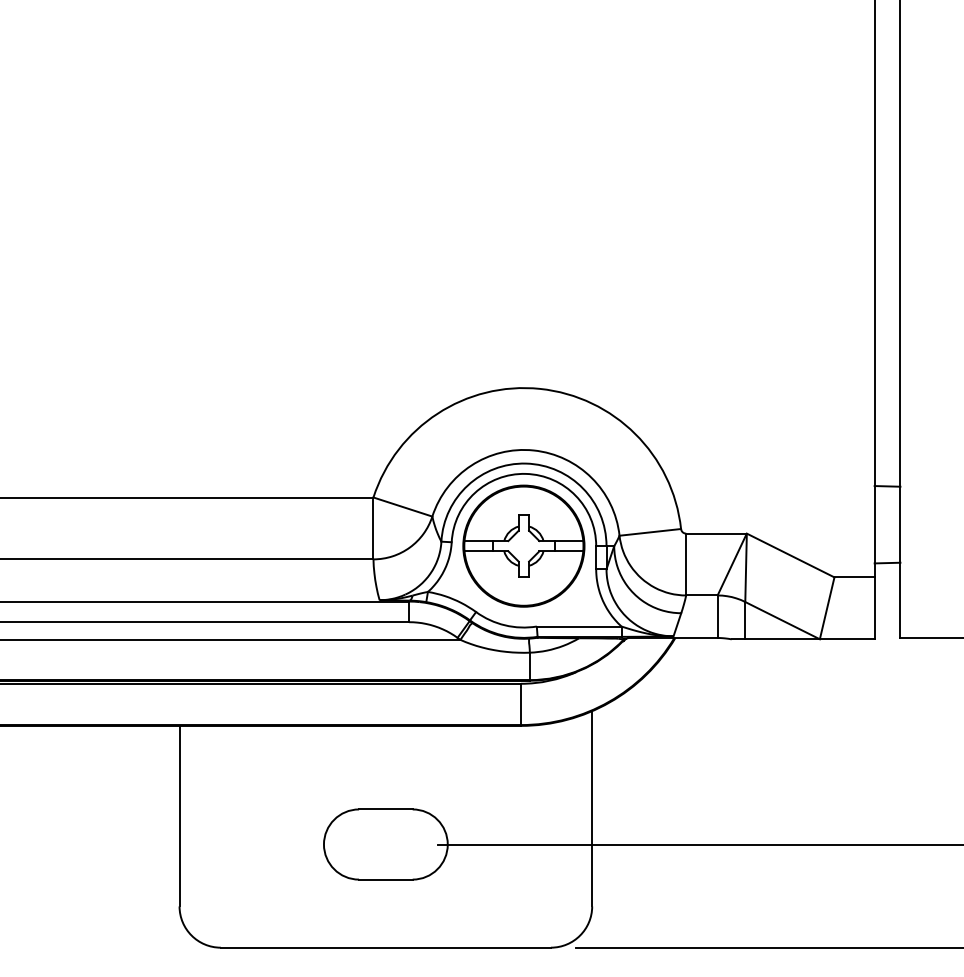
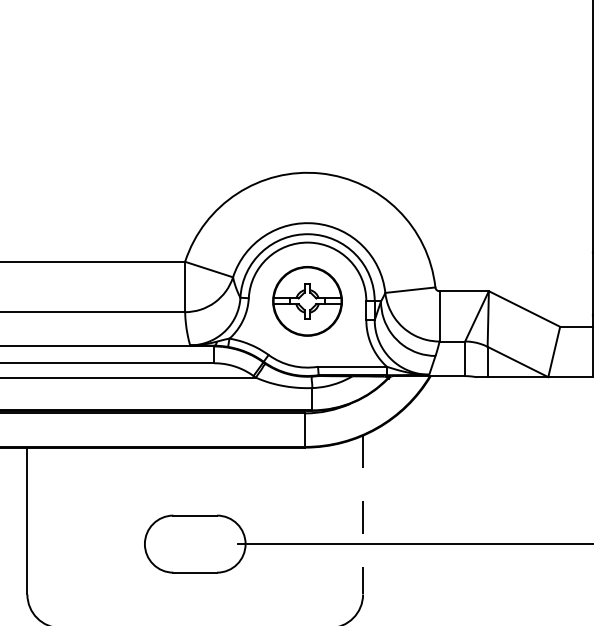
part: (523, 545) -> (307, 300), size x0.7
line: (592, 808) -> (363, 514), solid -> dashed

